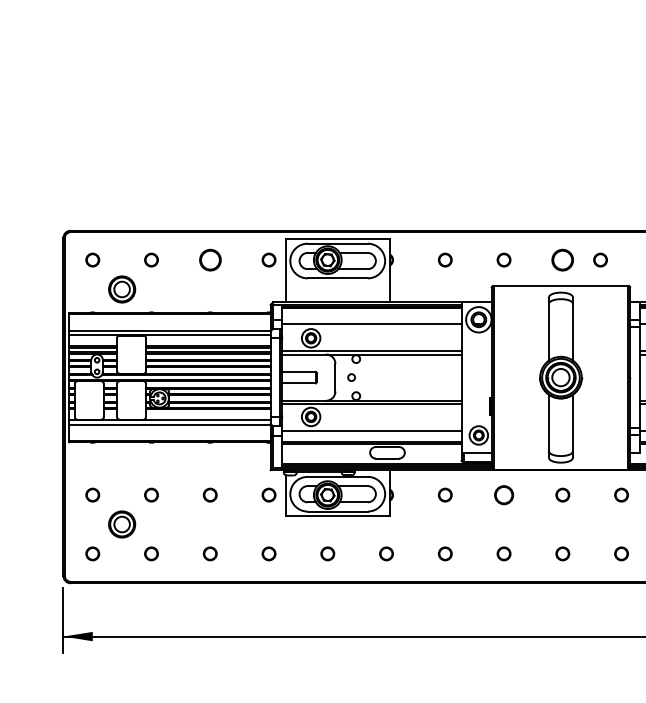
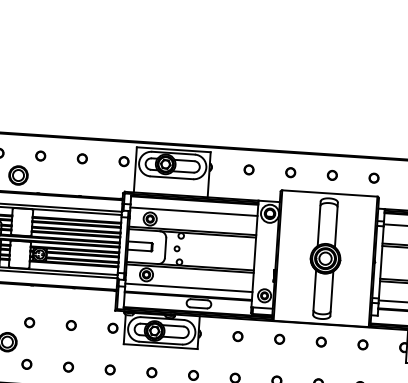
part: (209, 259) -> (81, 158), size x0.62
part: (562, 259) -> (332, 174), size x0.62
part: (600, 259) -> (374, 177), moved
part: (503, 494) -> (279, 338), size x0.71

